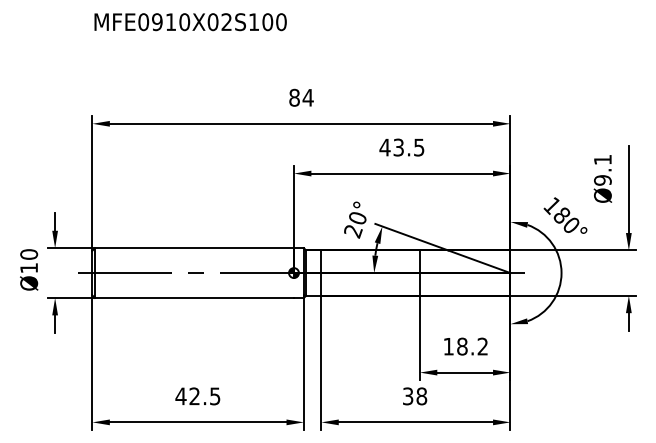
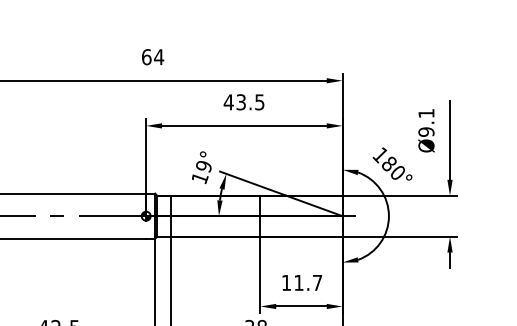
text: (294, 97) -> (146, 56), 84 -> 64
text: (355, 225) -> (202, 173), 20° -> 19°
text: (472, 346) -> (308, 282), 18.2 -> 11.7

